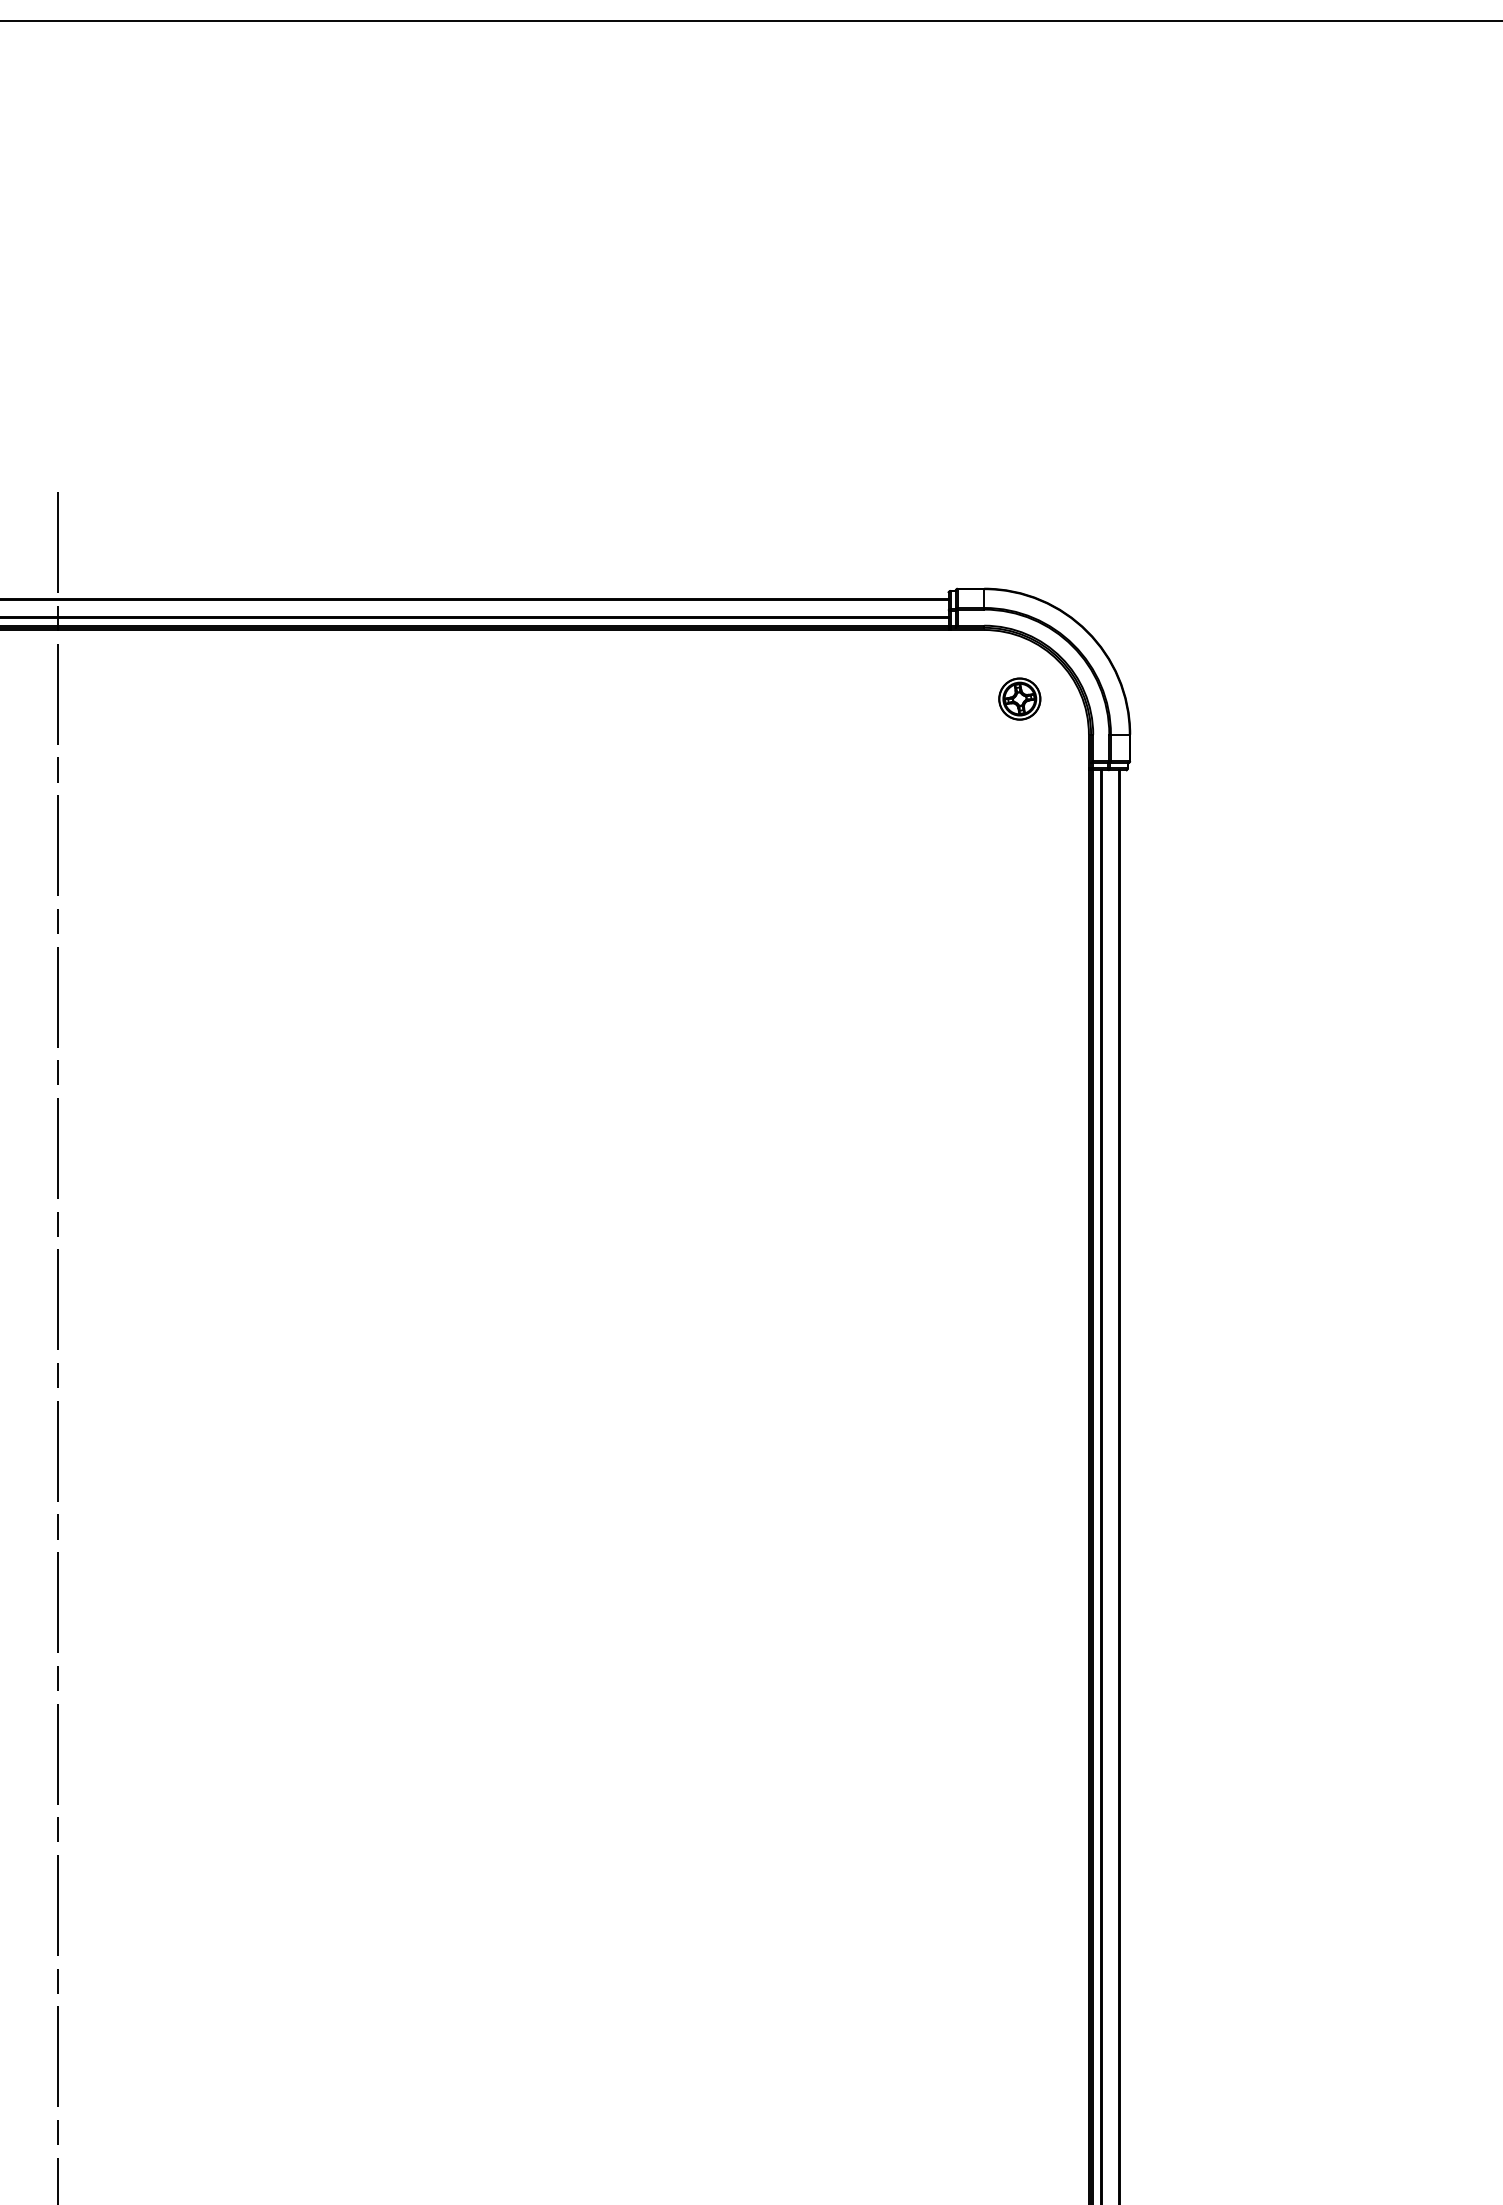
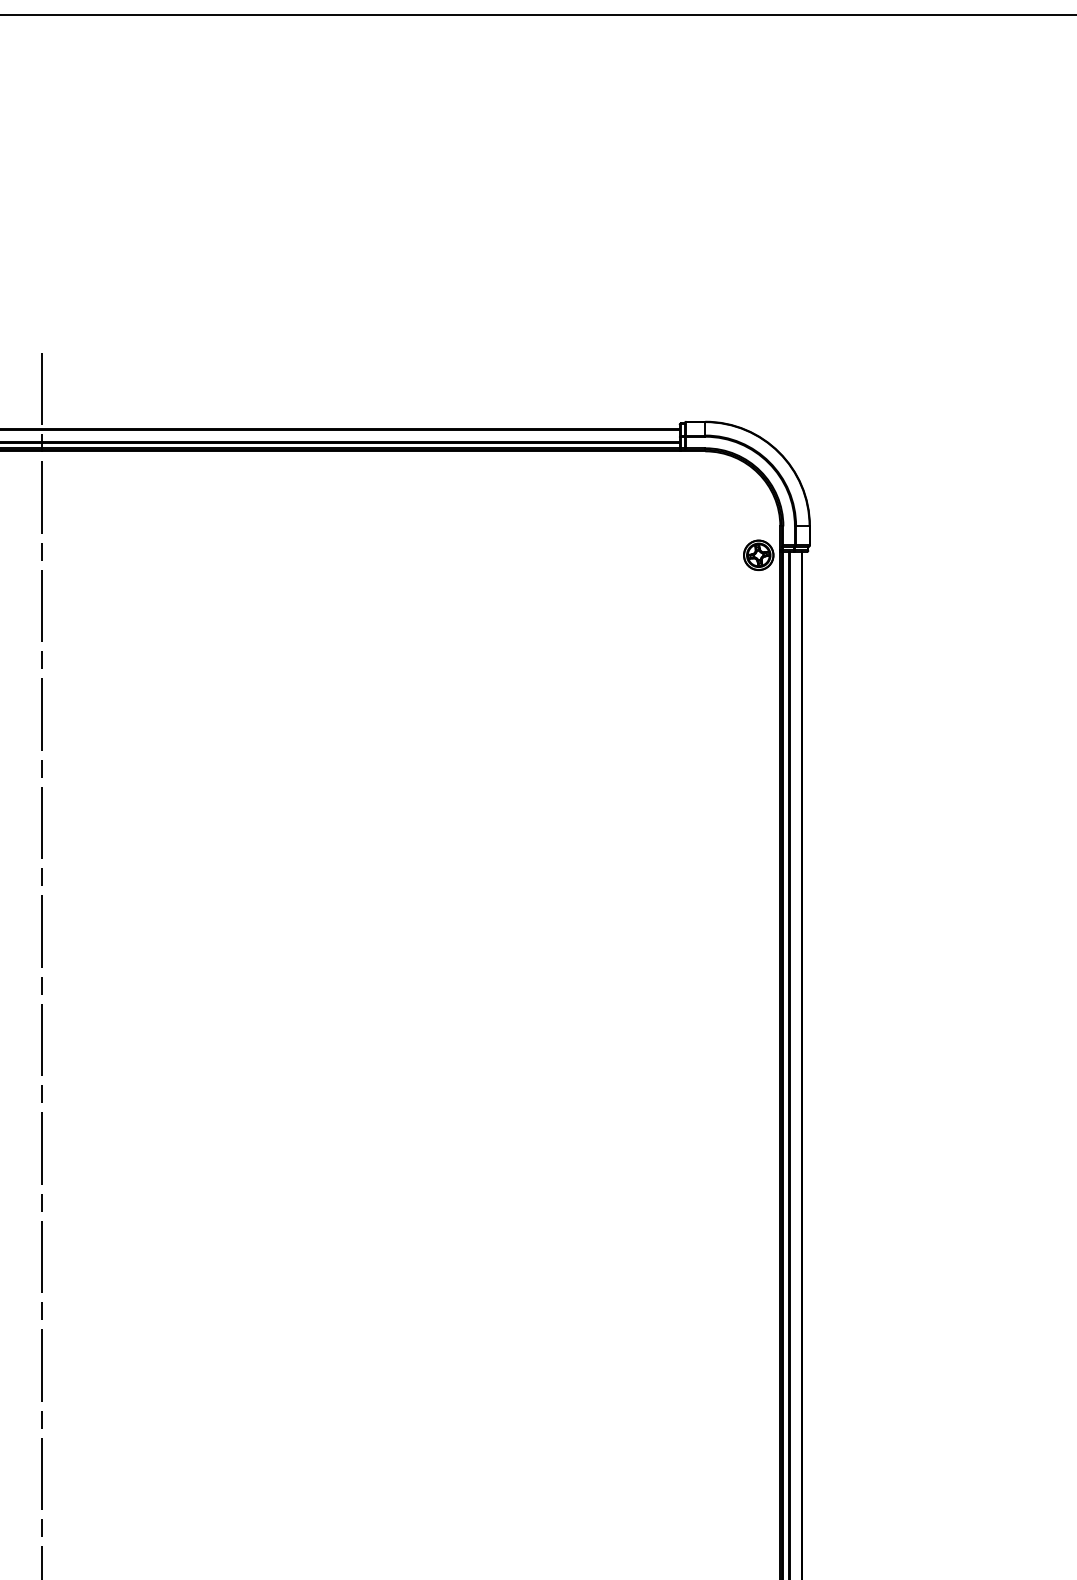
part: (1019, 698) -> (758, 554), moved

